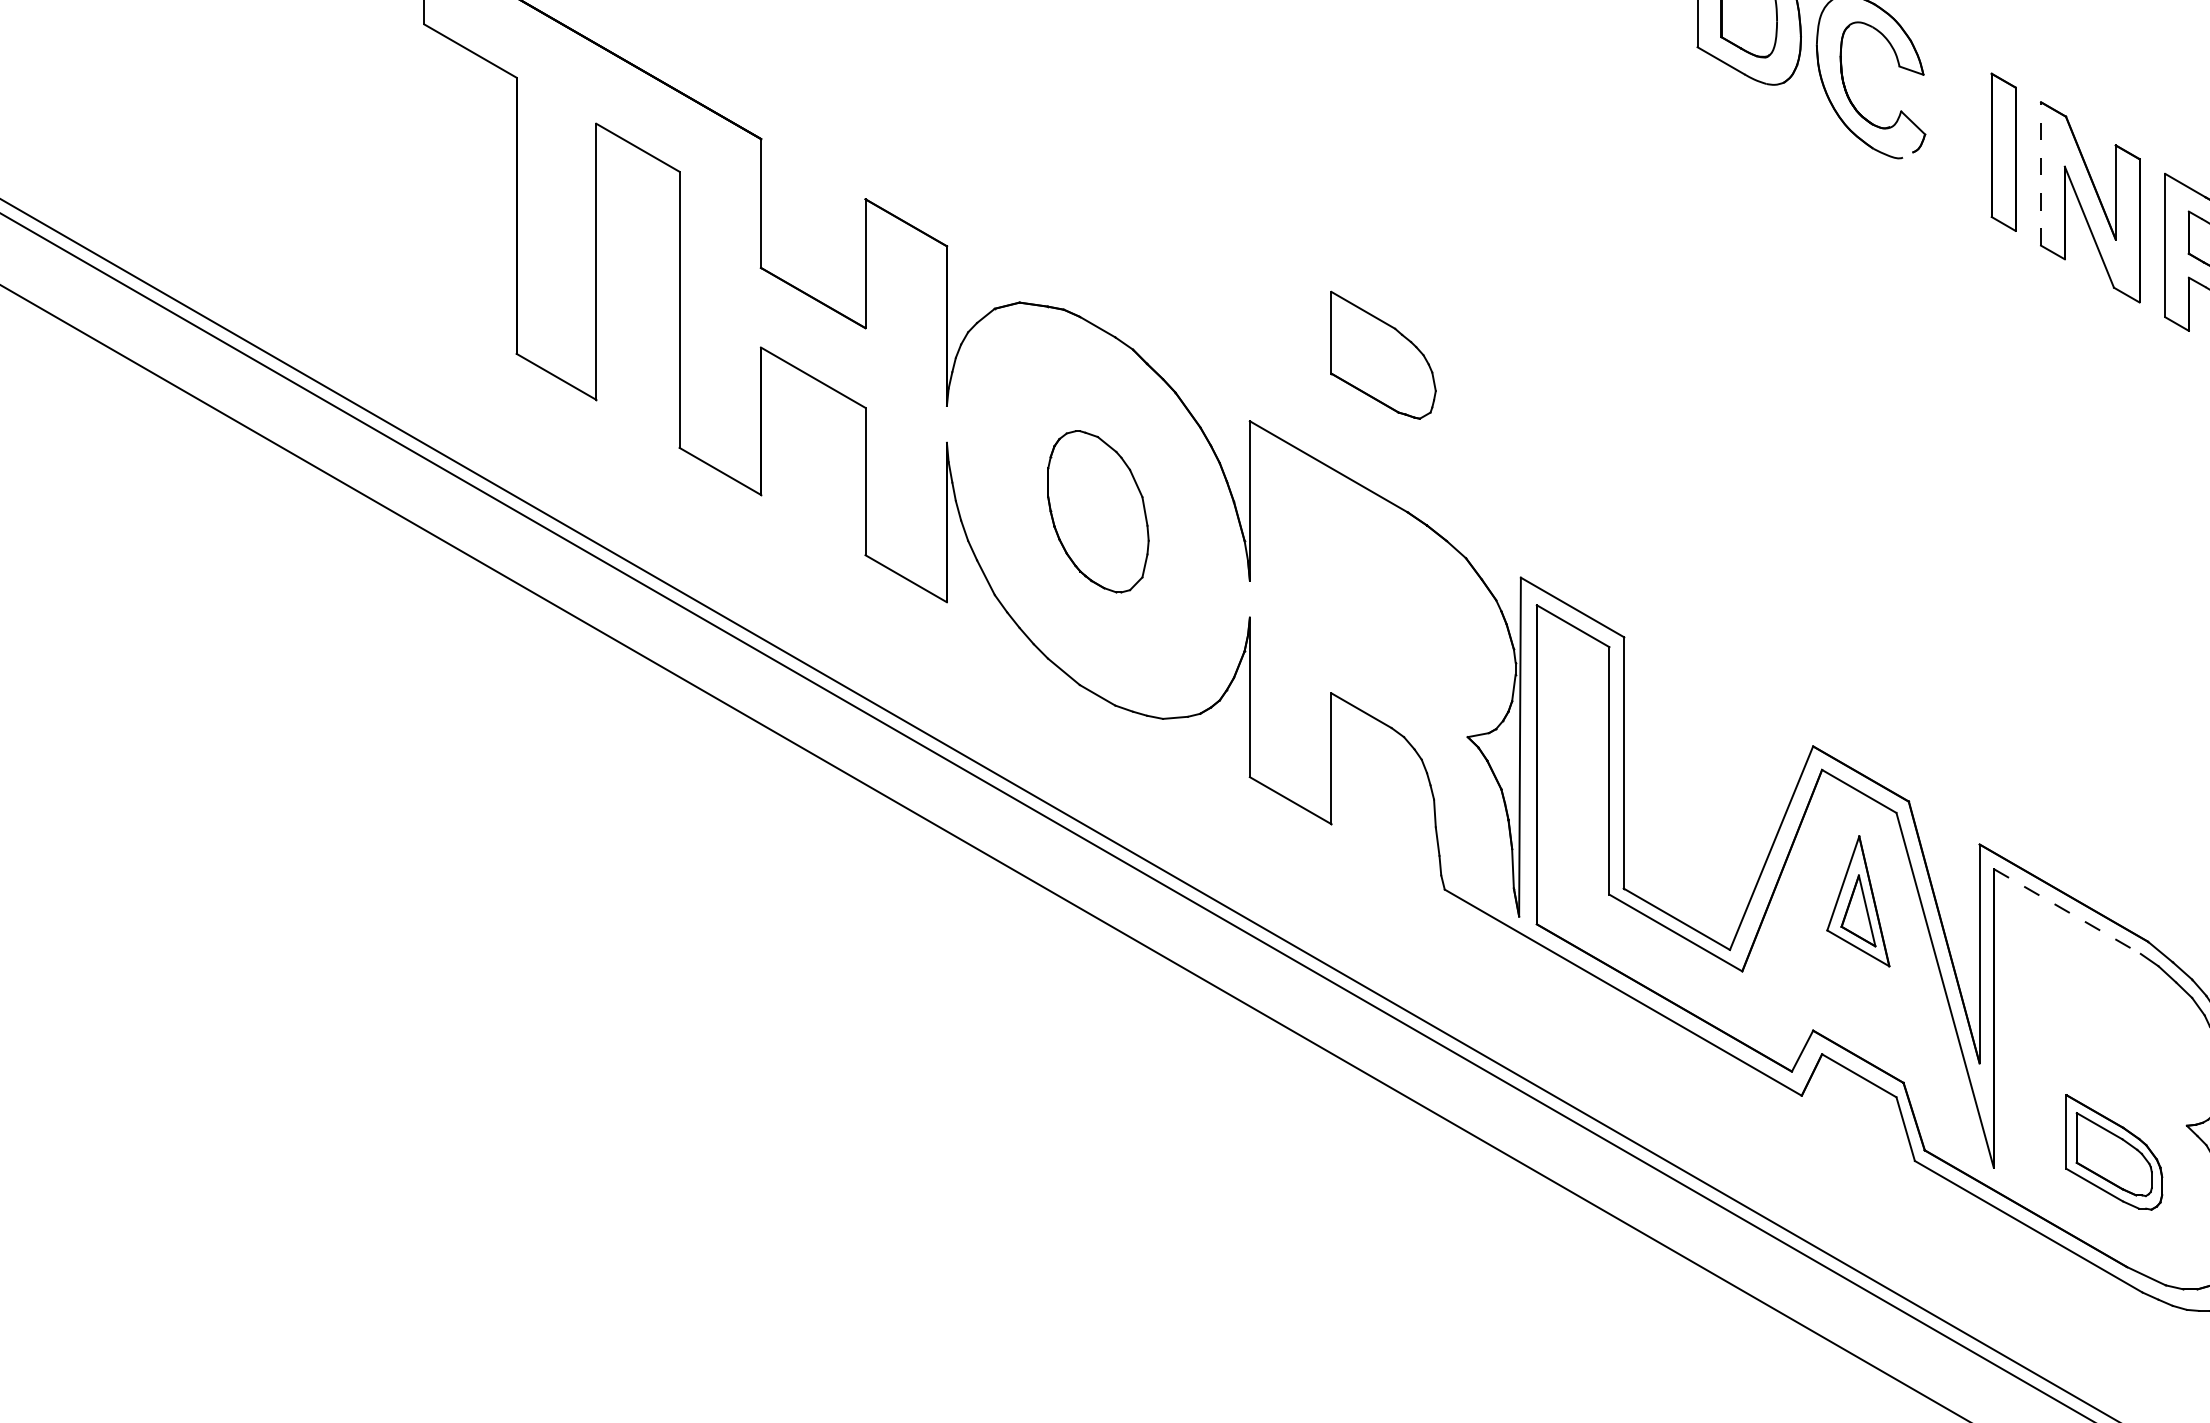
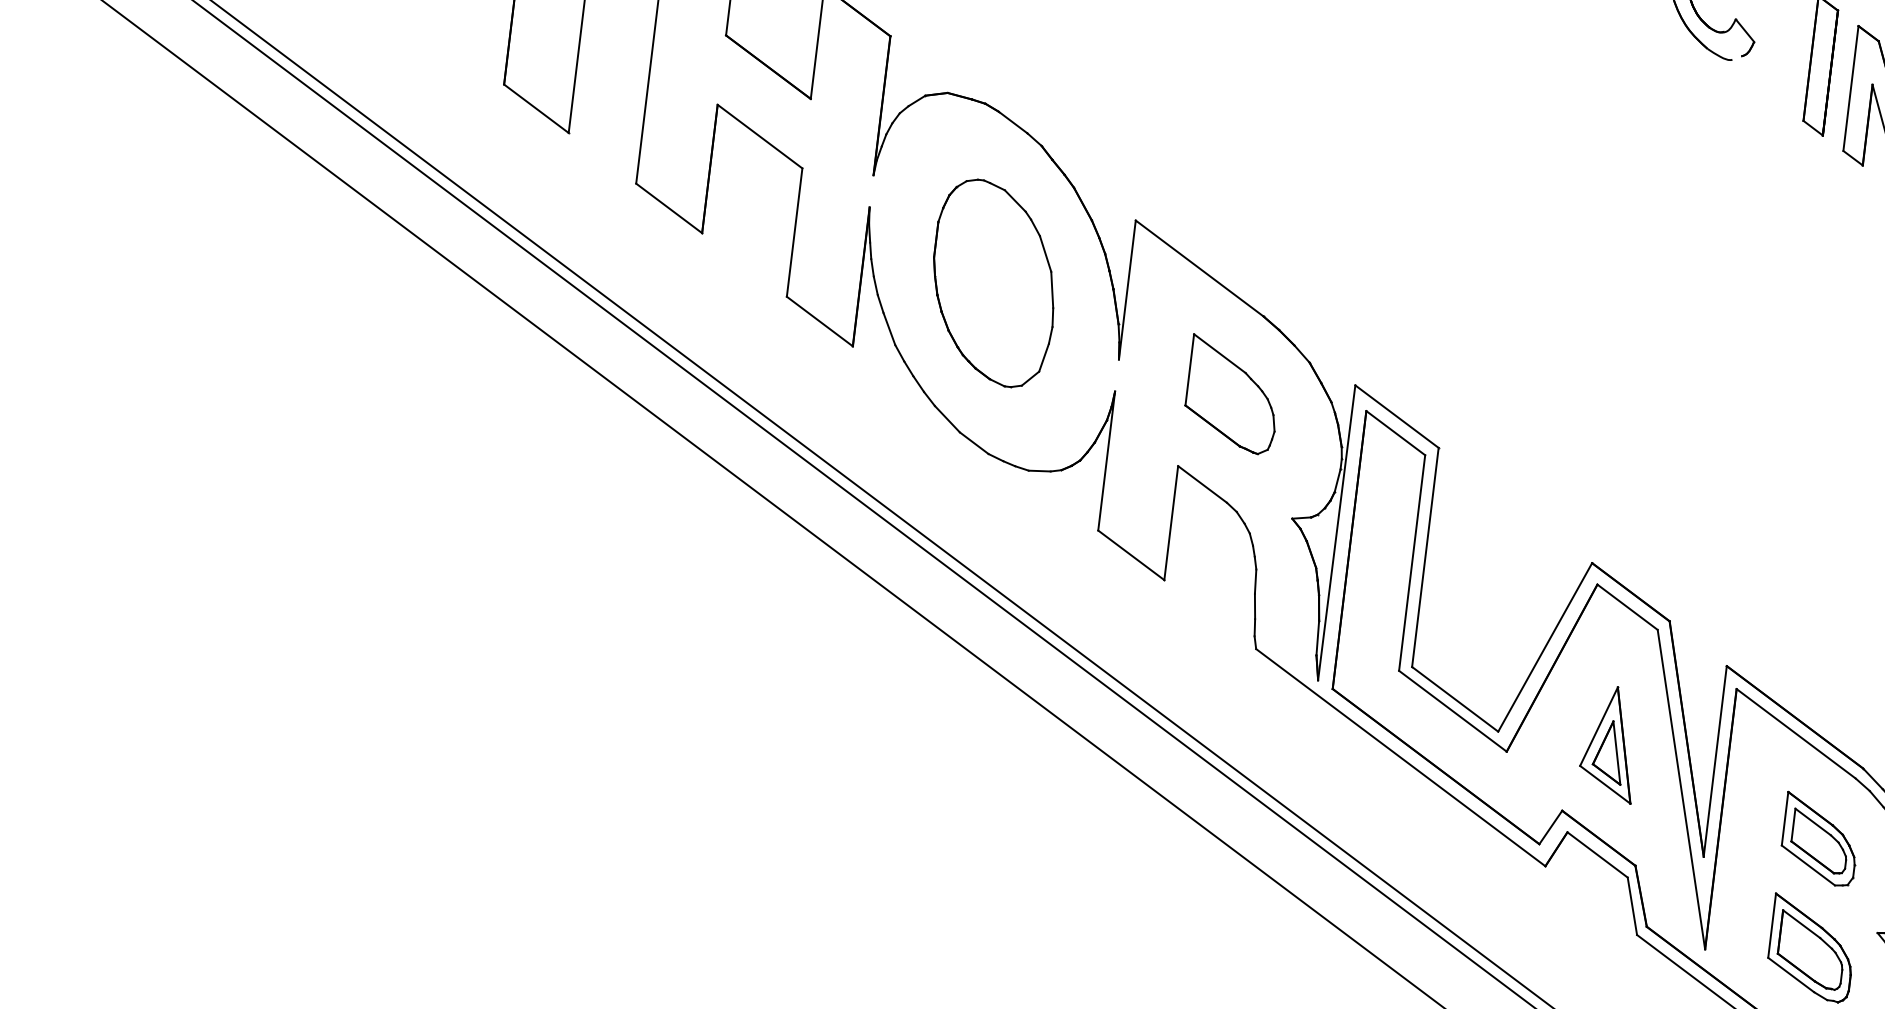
line: (2041, 173) -> (1851, 88), dashed -> solid
part: (1383, 354) -> (1232, 394), moved
part: (1098, 511) -> (994, 283), size x1.43
part: (1858, 901) -> (1610, 743), moved
line: (2067, 911) -> (1796, 733), dashed -> solid
part: (2109, 1027) -> (1820, 839), added

